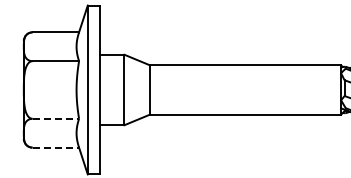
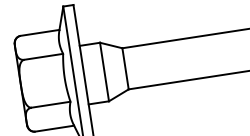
line: (56, 118) -> (51, 104), dashed -> solid
line: (56, 147) -> (55, 128), dashed -> solid

